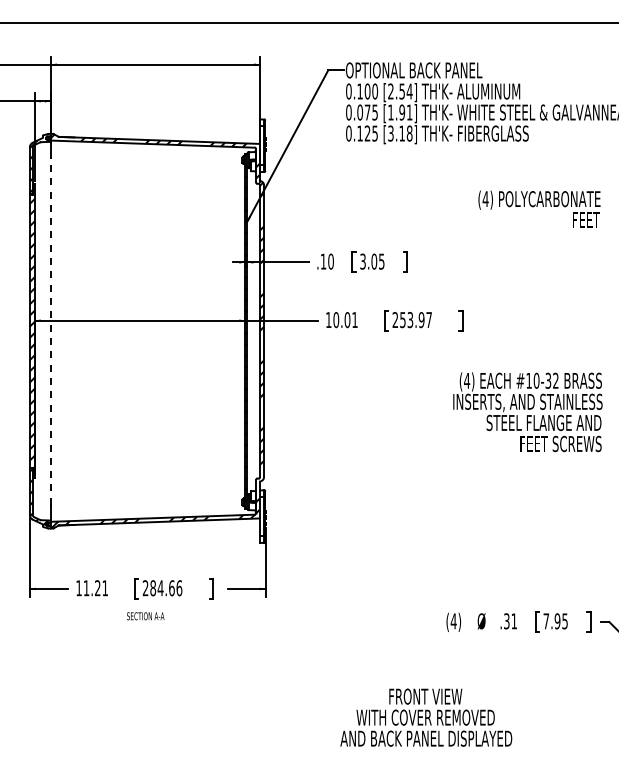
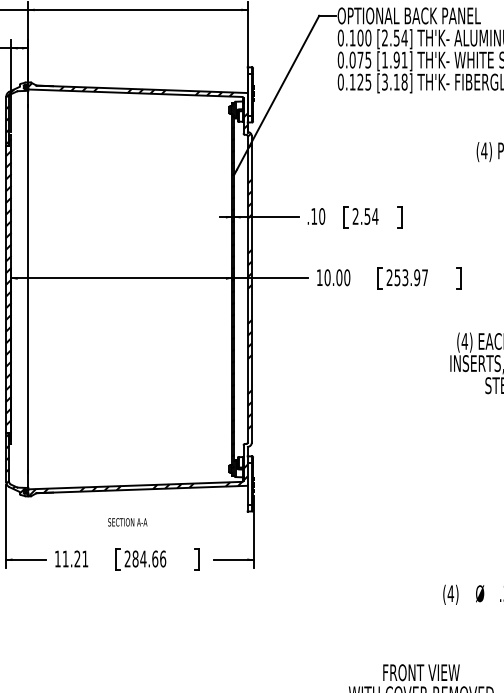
text: (372, 261) -> (365, 216), 3.05 -> 2.54
text: (354, 320) -> (346, 278), 10.01 -> 10.00
line: (50, 331) -> (27, 289), dashed -> solid
text: (145, 616) -> (127, 522), moved

